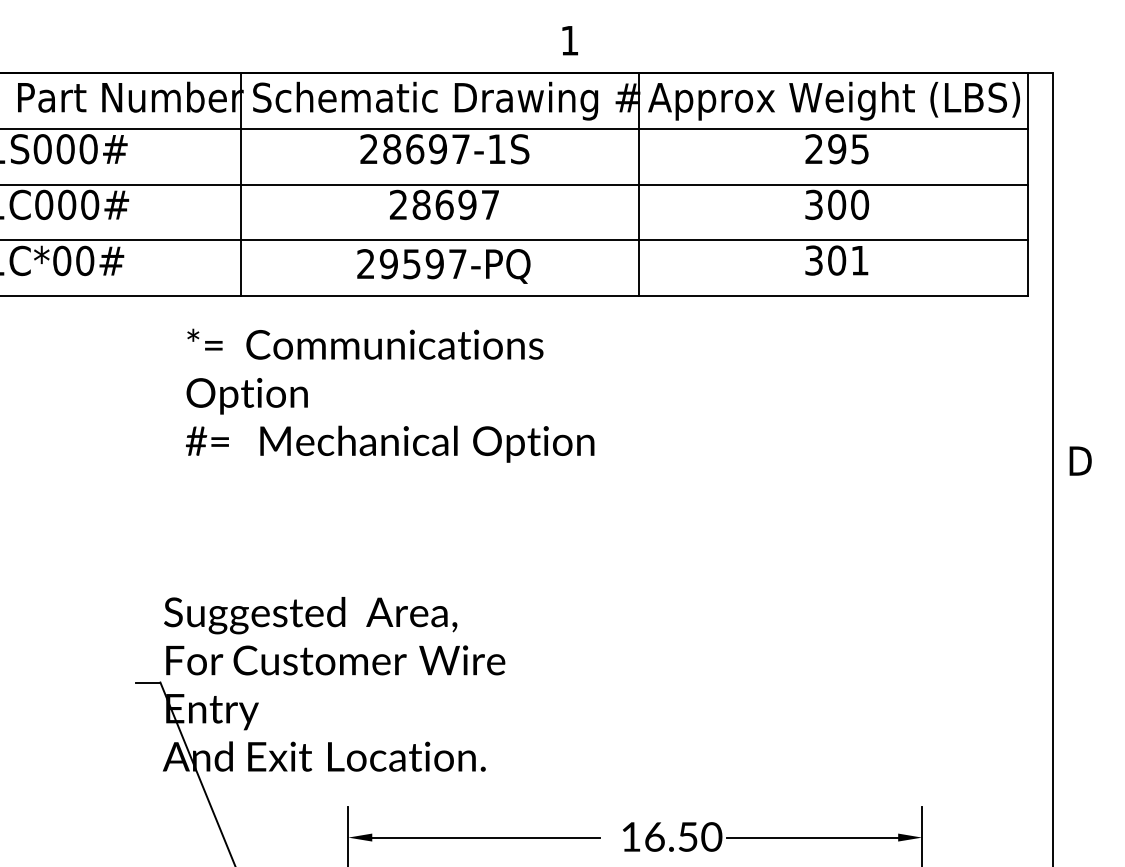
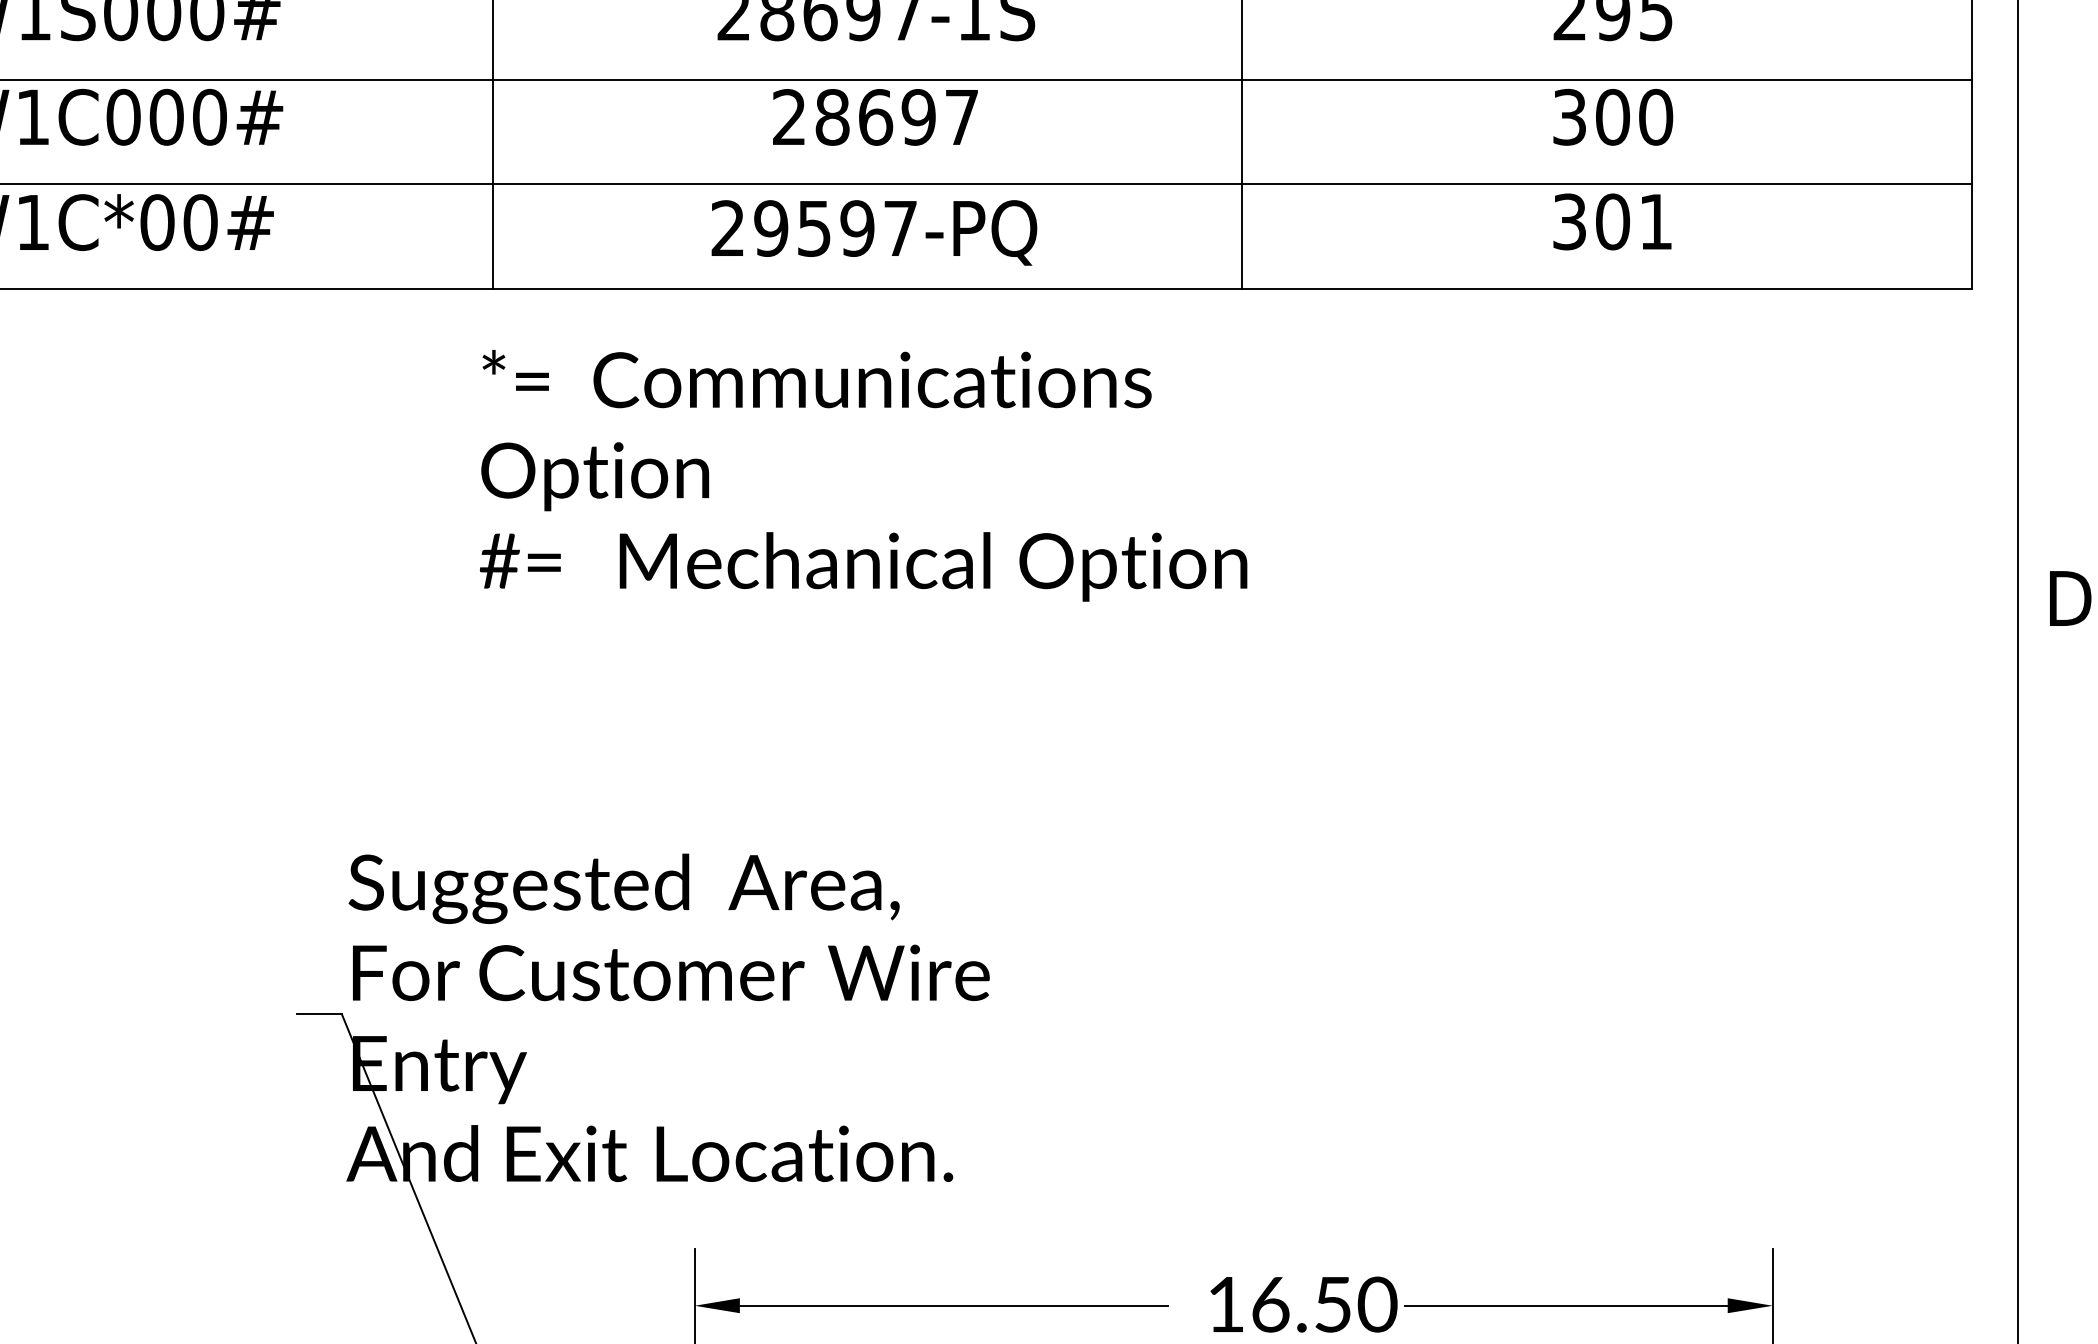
text: (390, 395) -> (864, 475), moved

